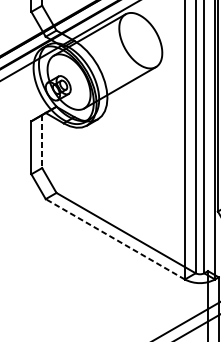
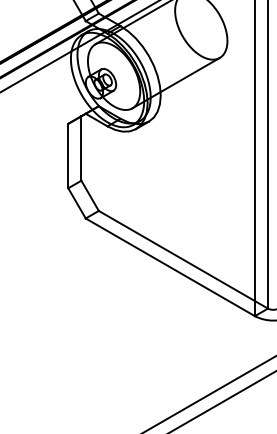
line: (42, 142) -> (81, 149), dashed -> solid
line: (115, 239) -> (170, 267), dashed -> solid

